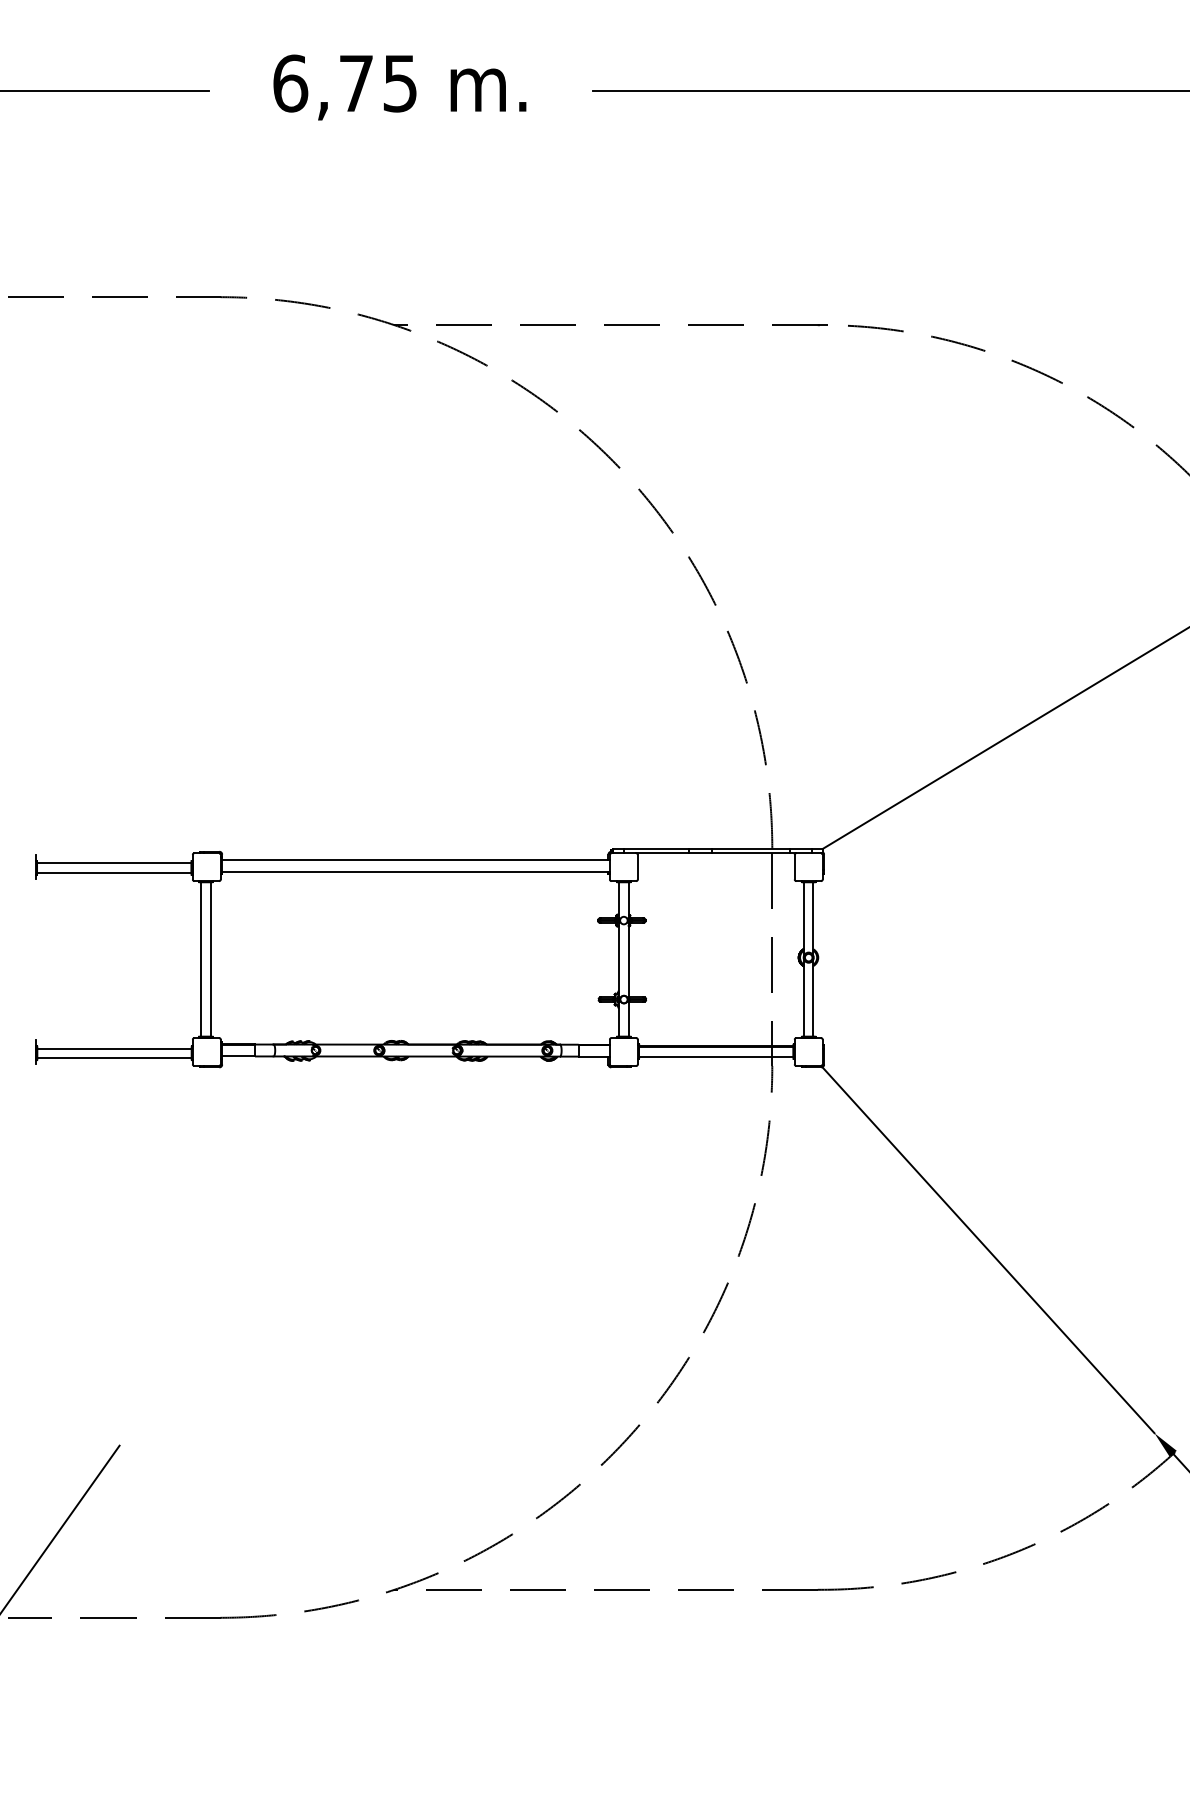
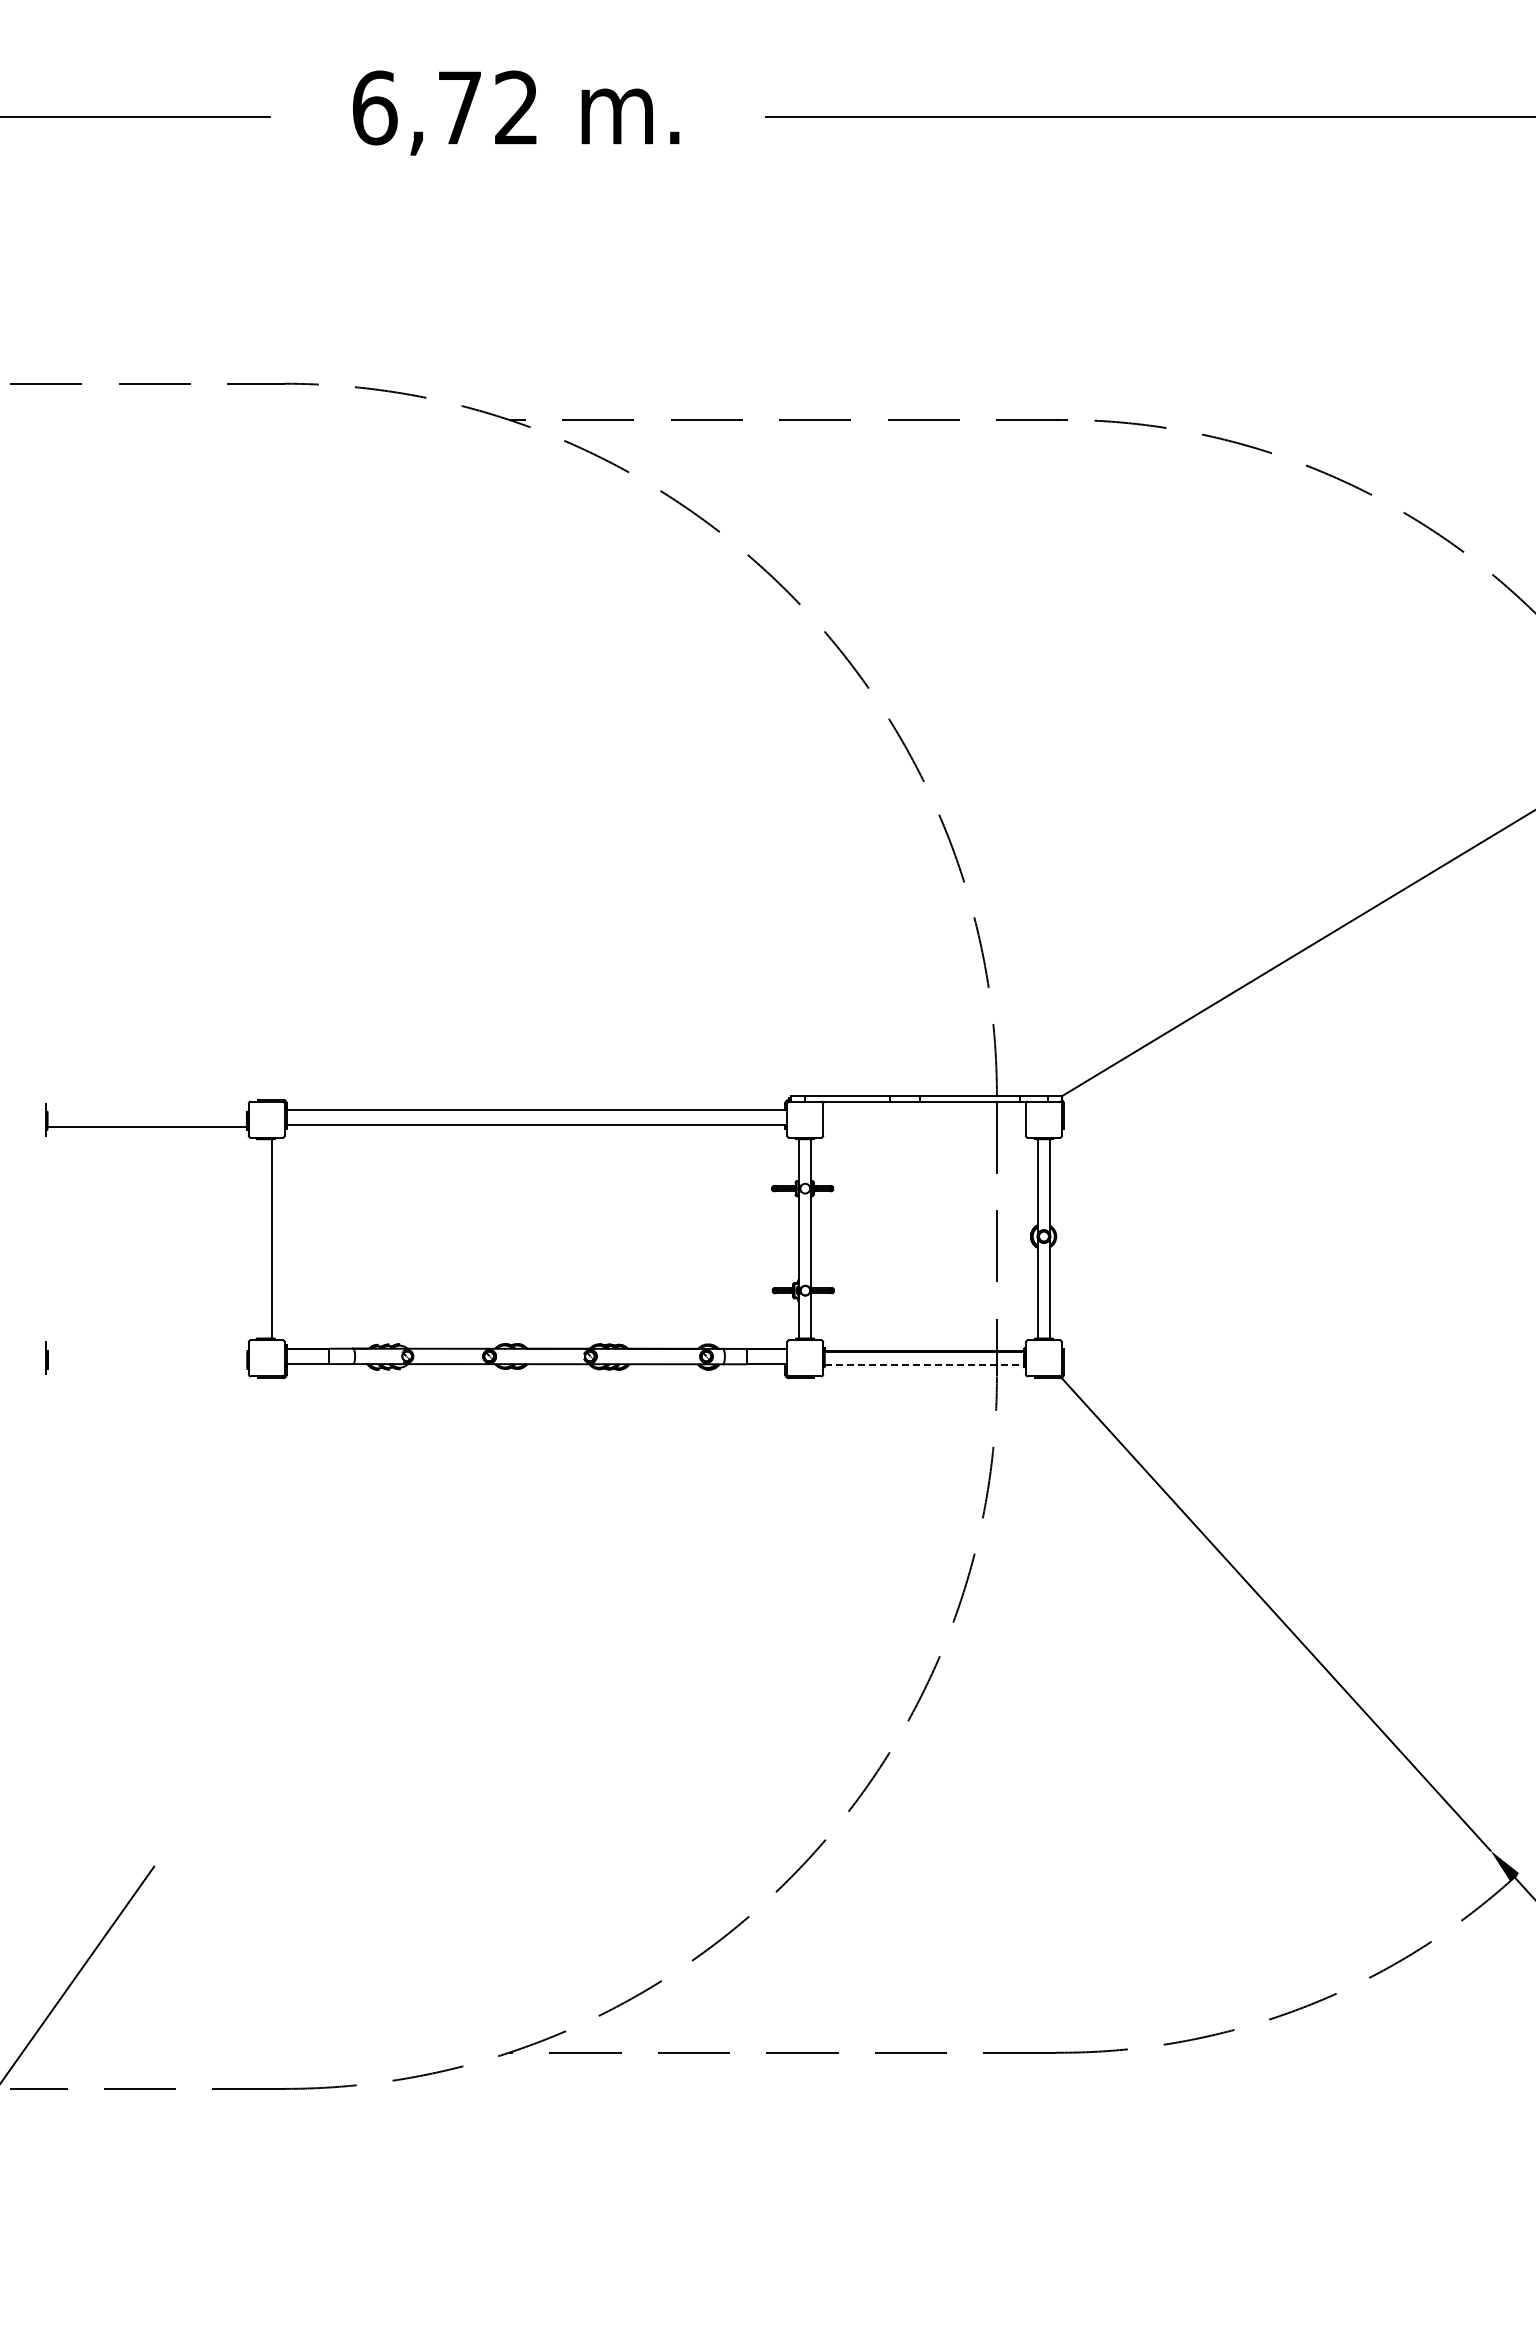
text: (400, 83) -> (516, 107), 6,75 -> 6,72
line: (113, 863) -> (146, 1114), removed
line: (201, 959) -> (259, 1238), removed
line: (114, 1048) -> (147, 1353), removed
line: (716, 1056) -> (924, 1364), solid -> dashed
line: (114, 1058) -> (147, 1366), removed

